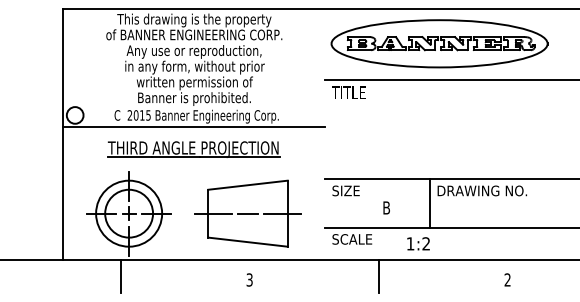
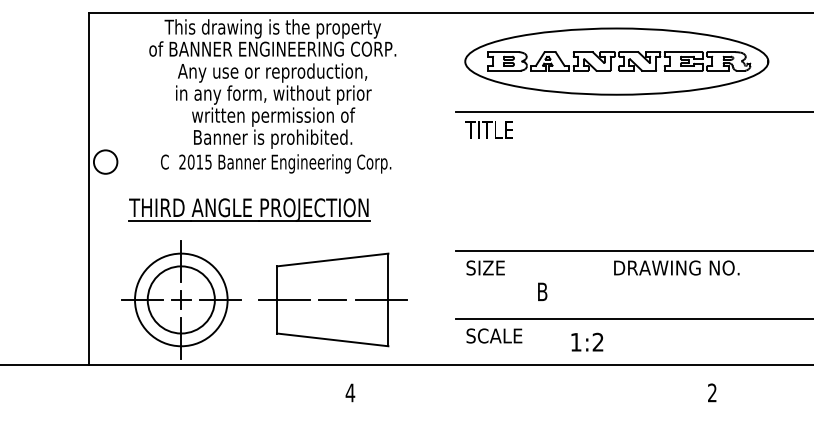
line: (194, 126) -> (273, 177), removed
part: (193, 149) -> (249, 209), moved
line: (429, 203) -> (602, 285), removed
part: (247, 213) -> (331, 299), moved
line: (120, 276) -> (169, 388), removed
line: (378, 276) -> (531, 388), removed
text: (249, 279) -> (350, 392), 3 -> 4

